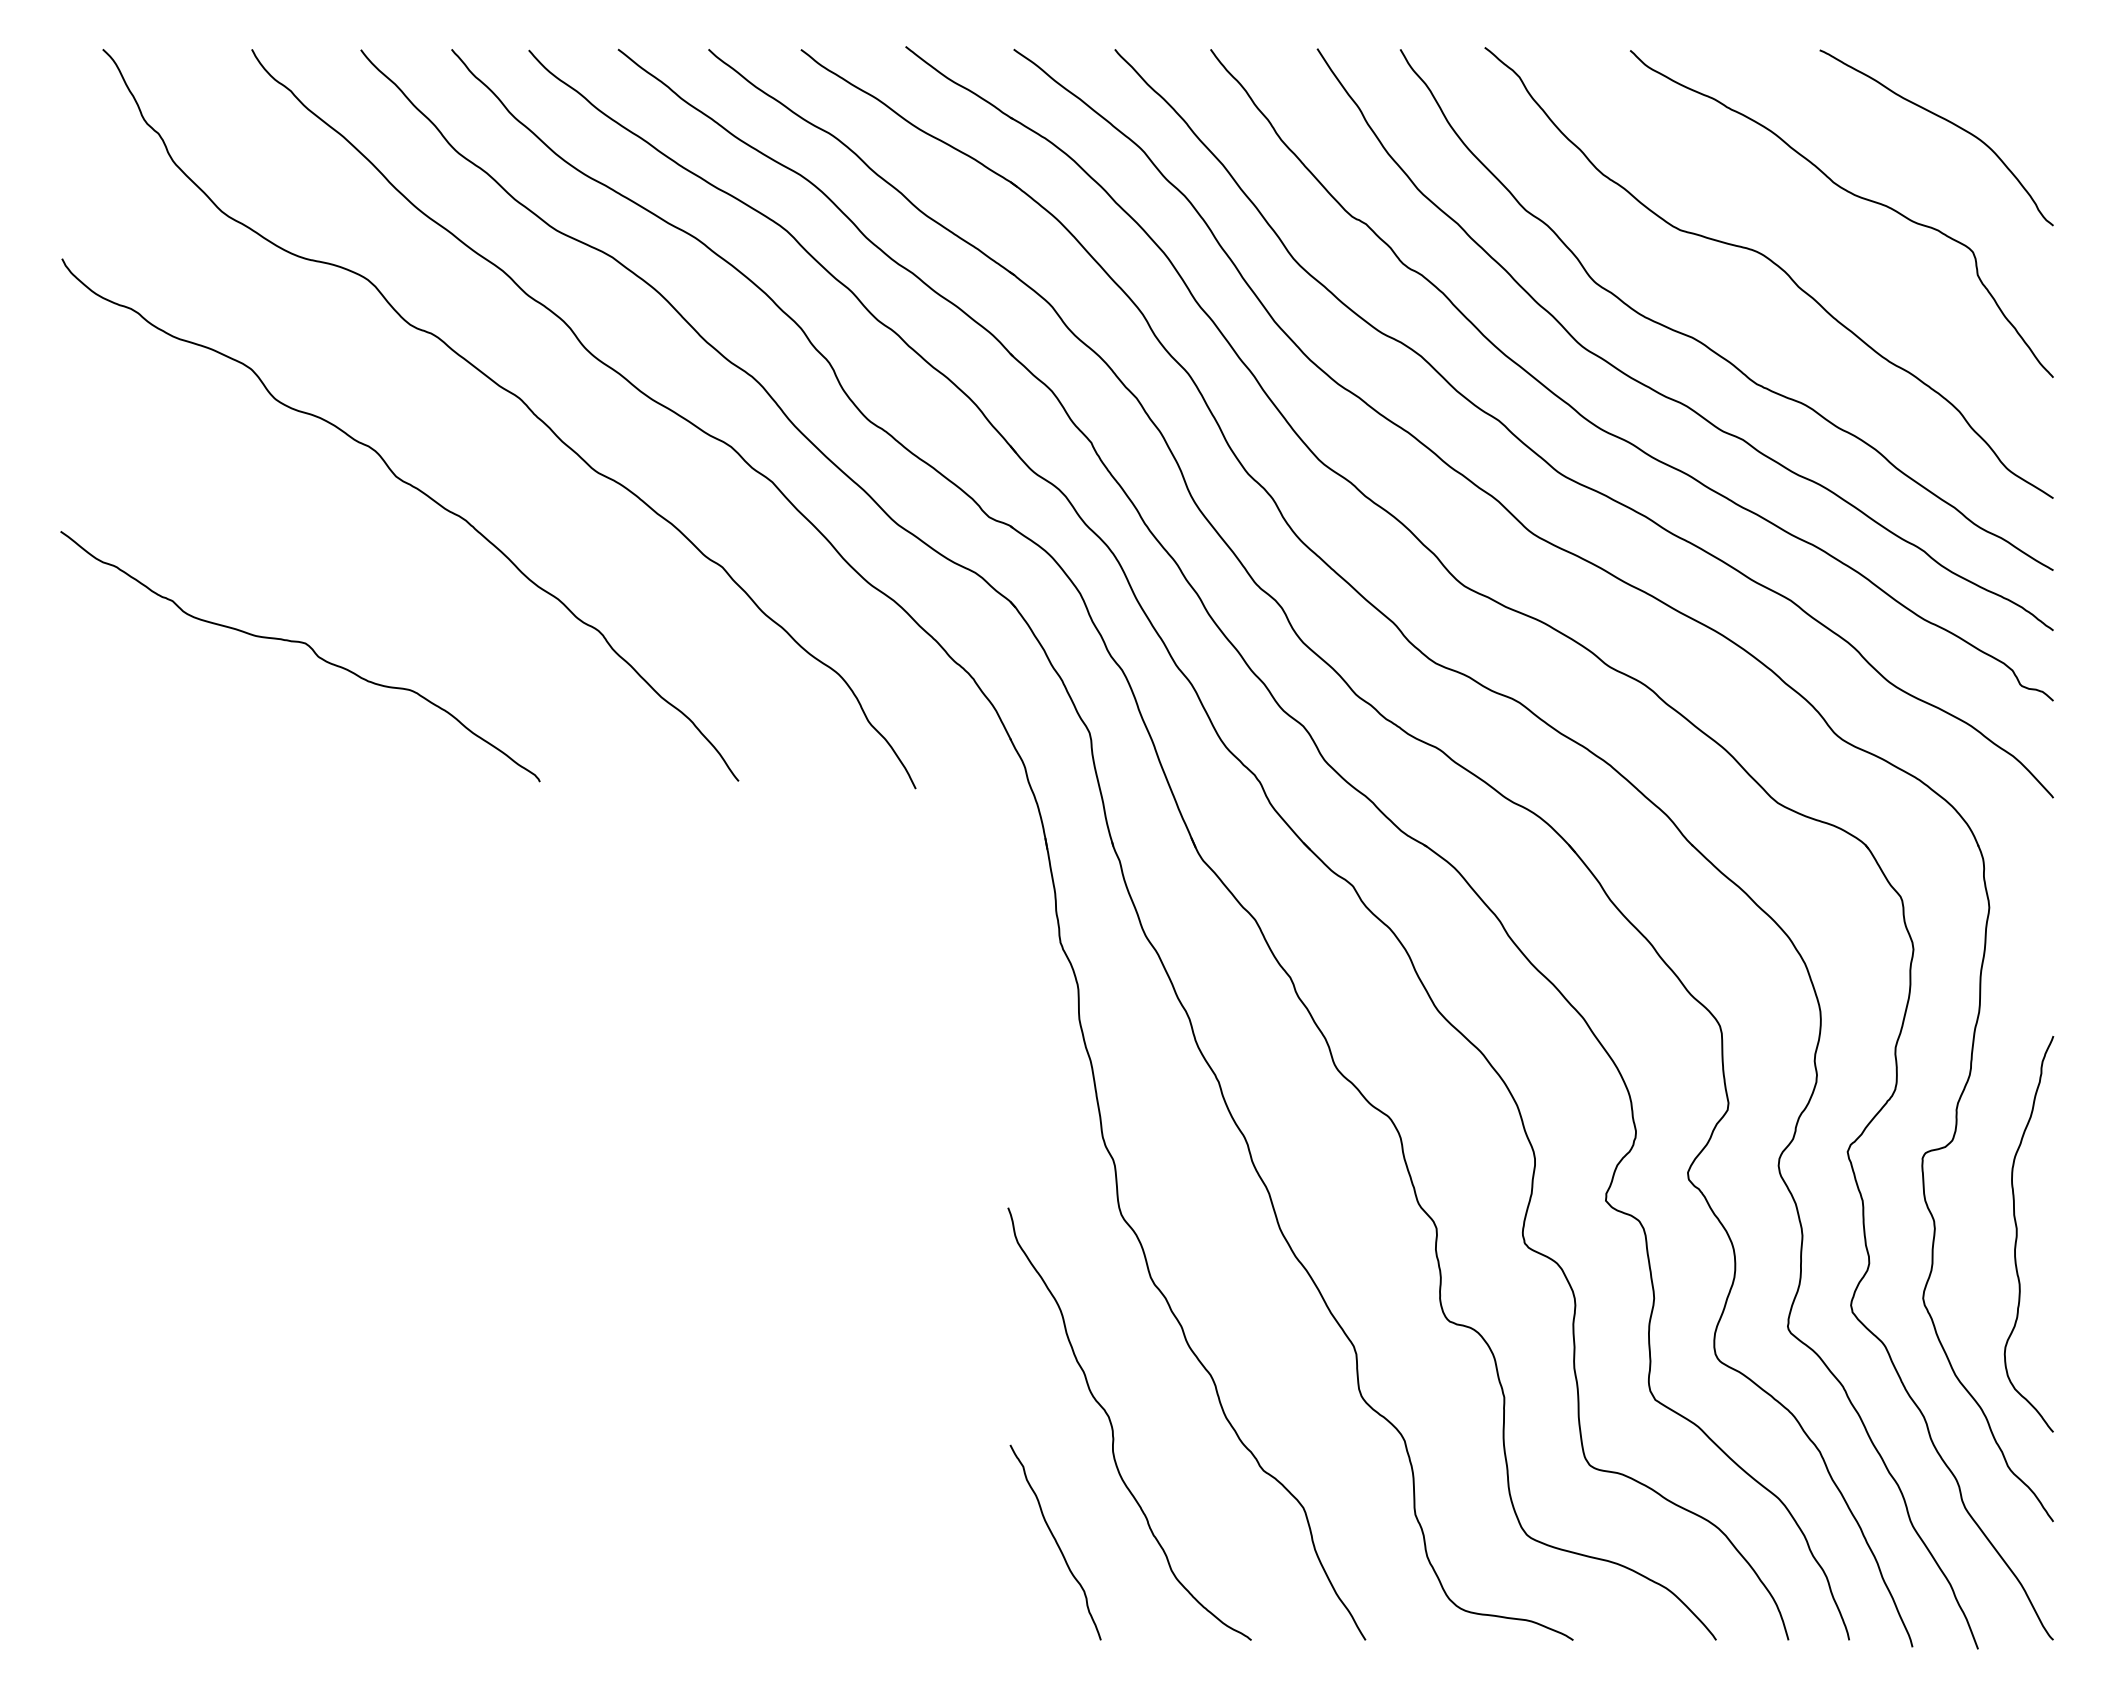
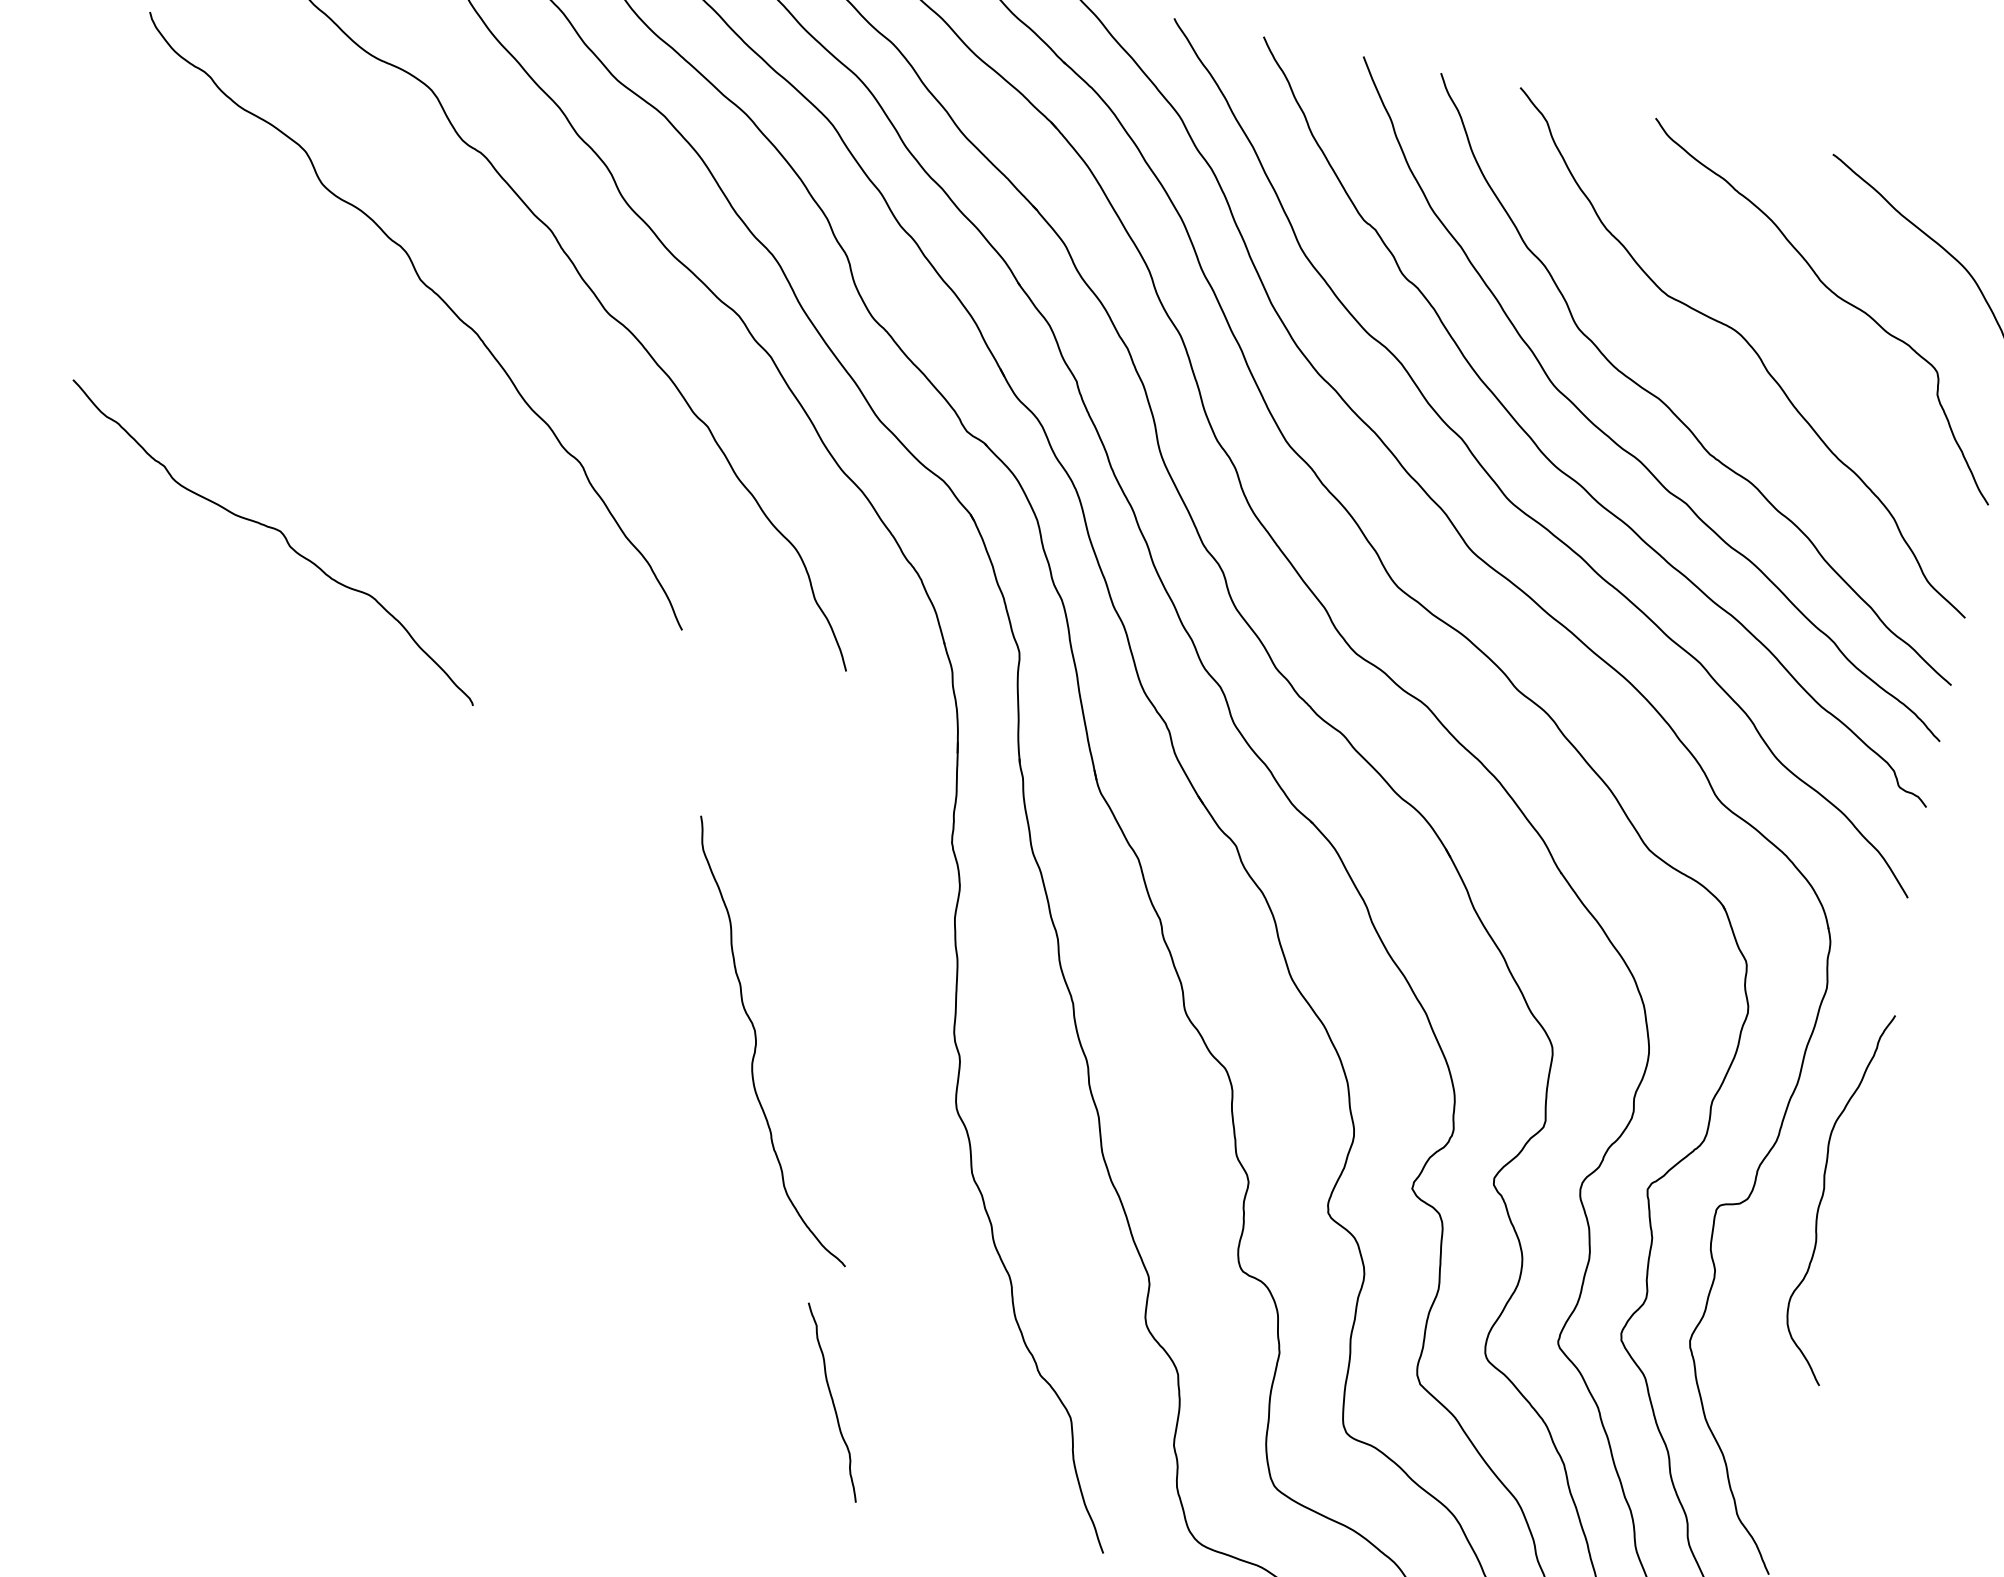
curve: (307, 646) -> (281, 534), moved
curve: (2017, 1234) -> (1823, 1194), moved
curve: (1113, 1428) -> (757, 1042), moved

